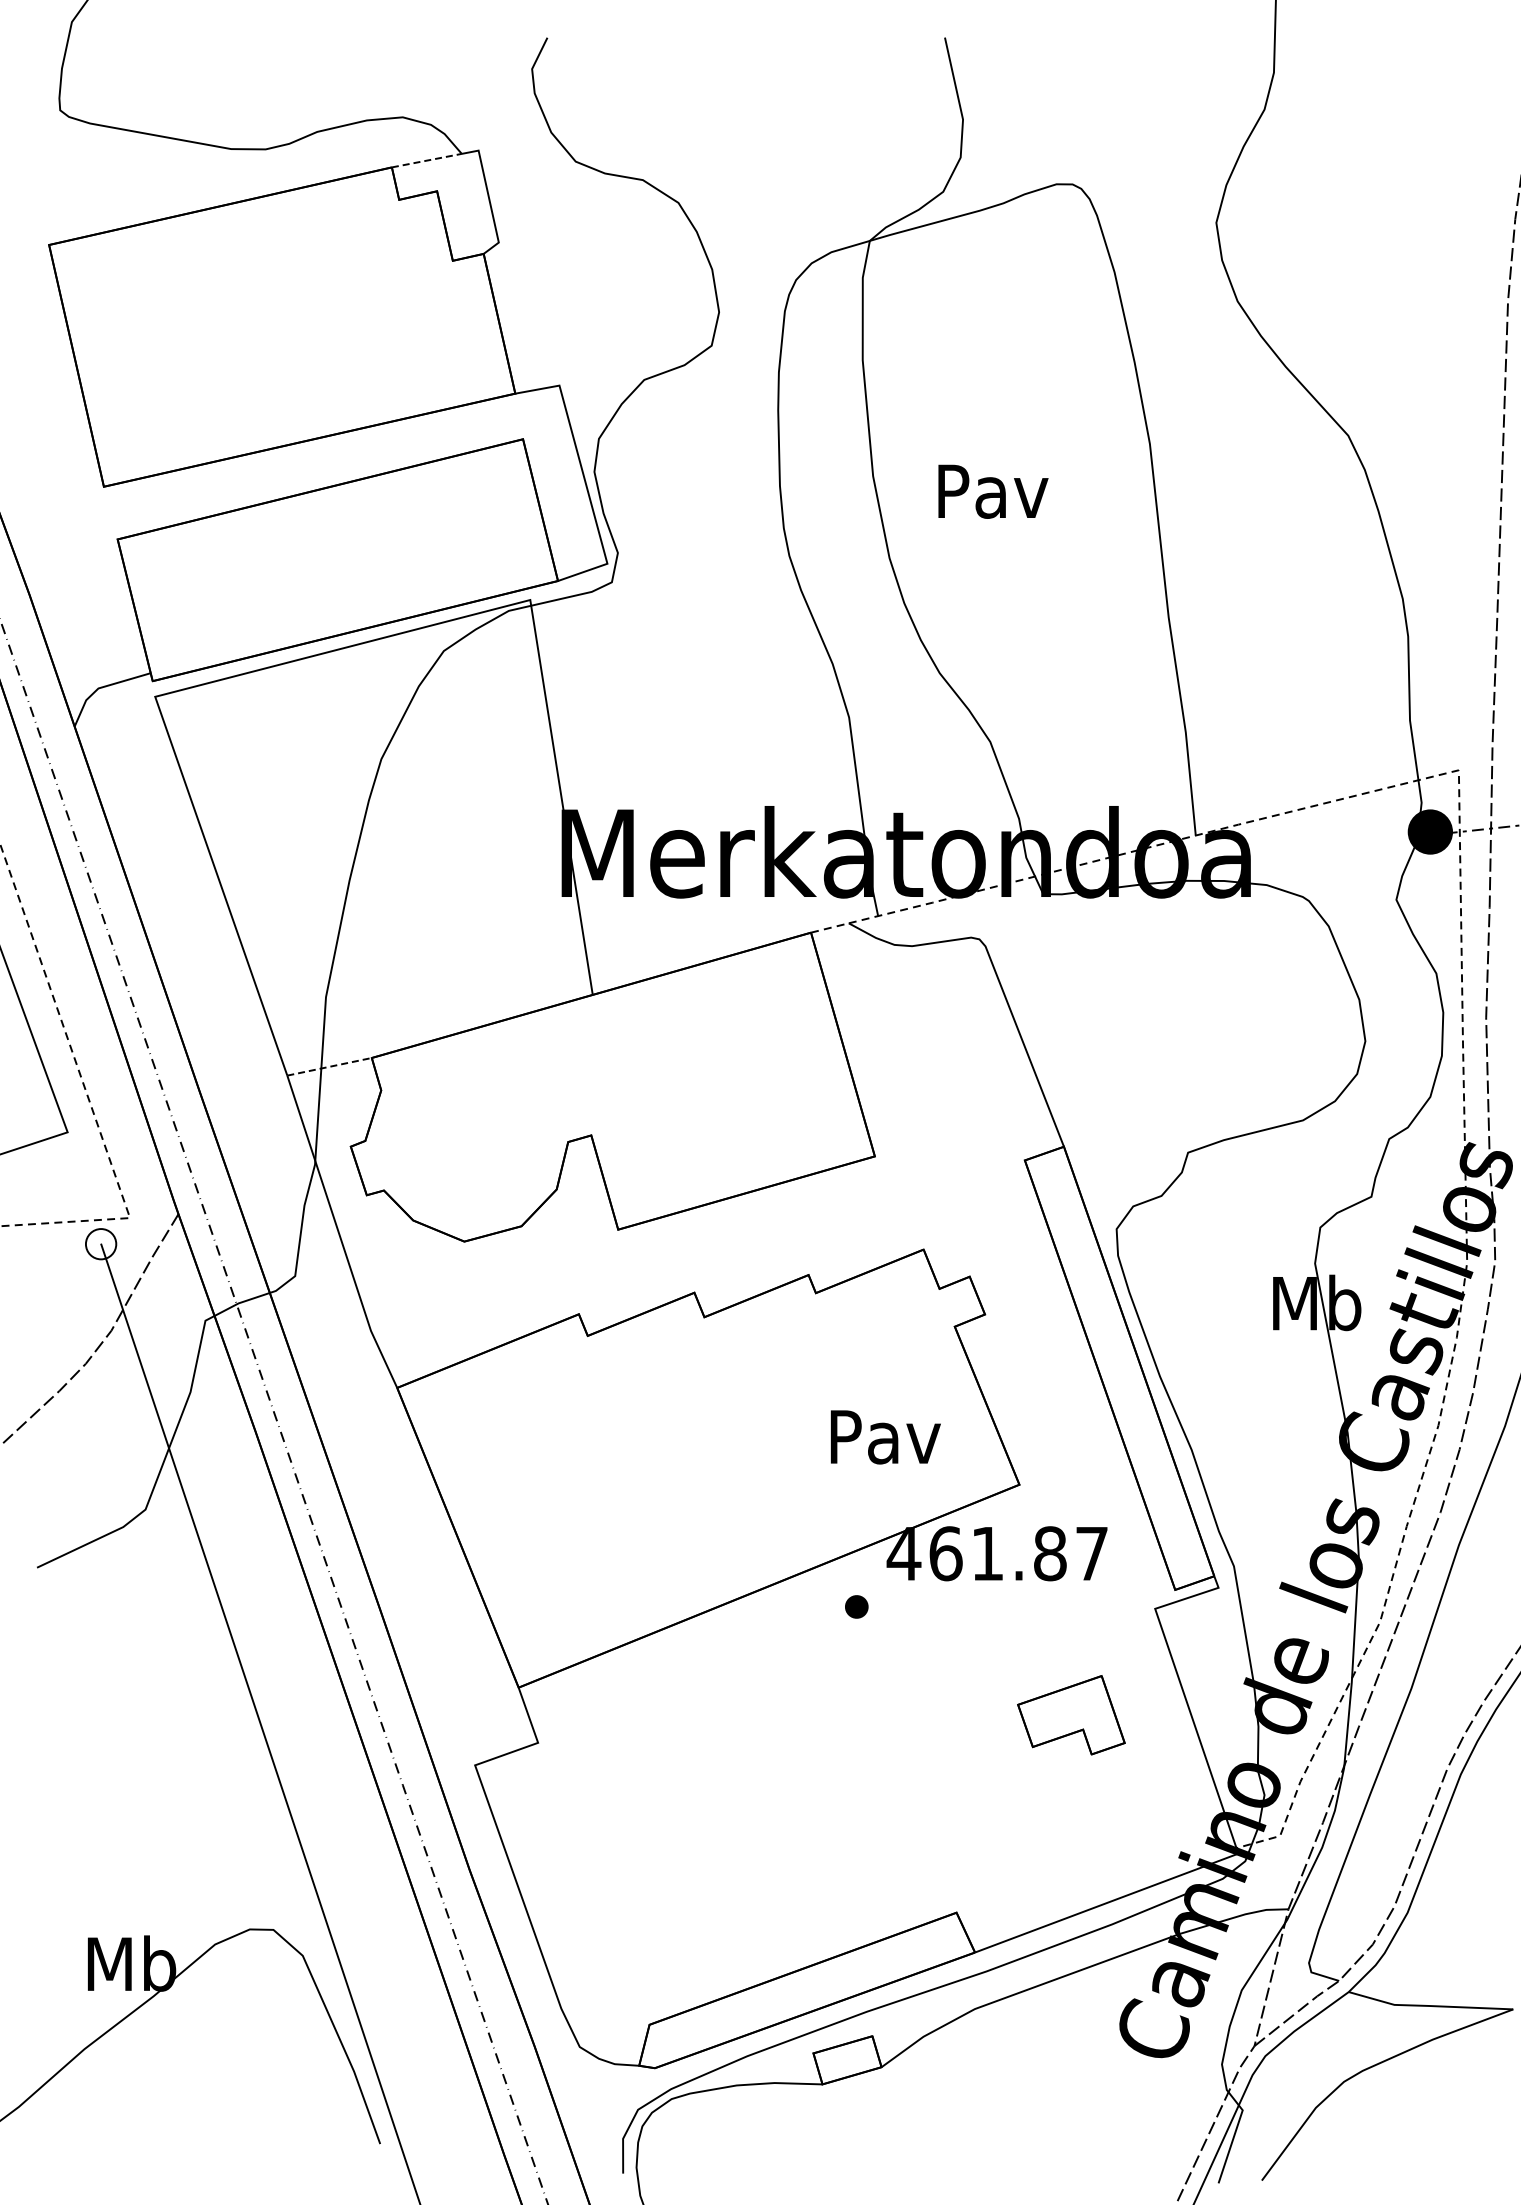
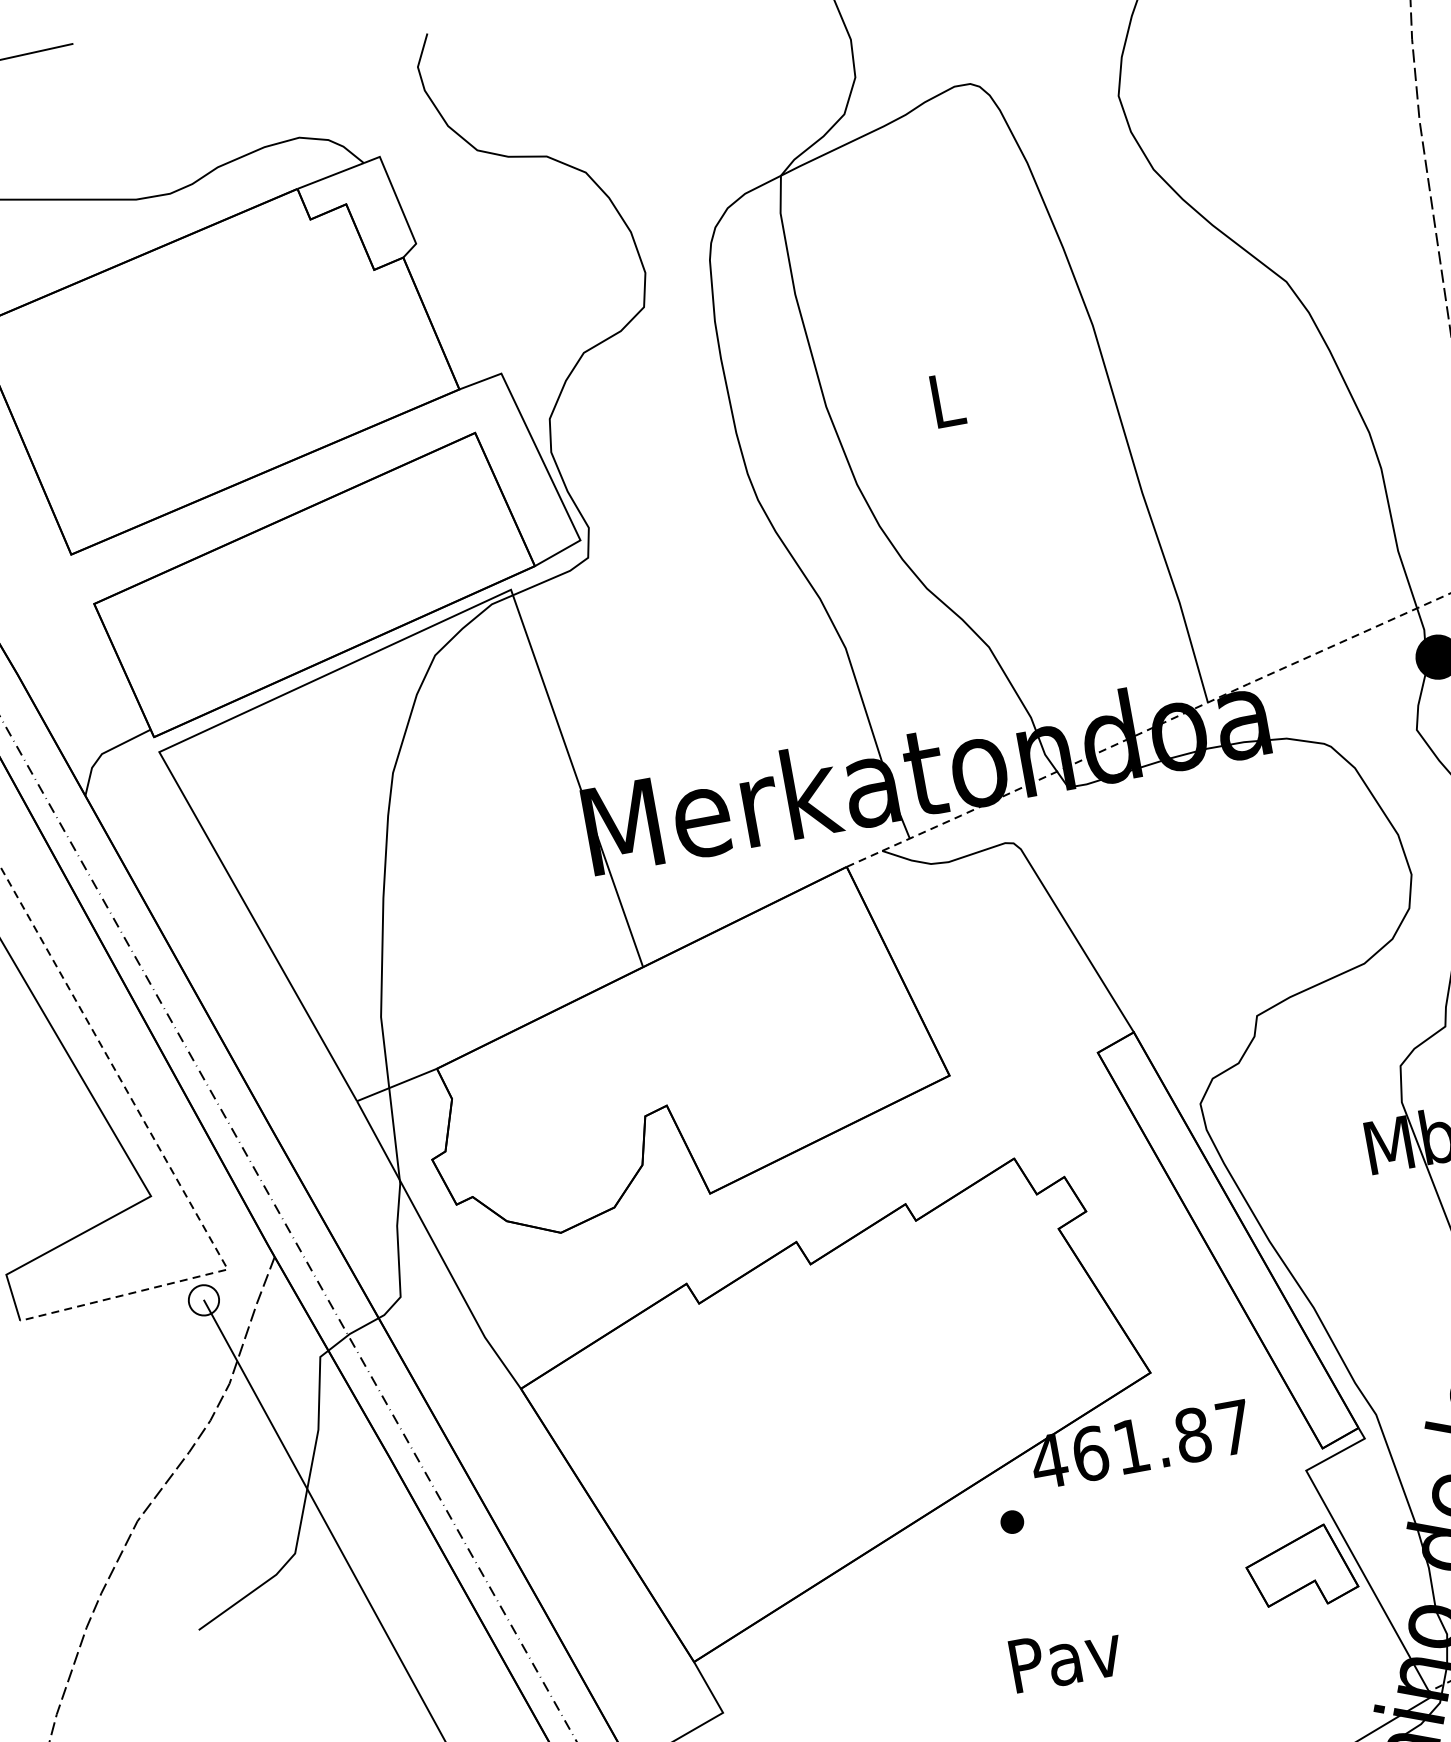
line: (426, 160) -> (330, 175), dashed -> solid
text: (993, 491) -> (947, 400), Pav -> L
line: (330, 1066) -> (397, 1084), dashed -> solid
text: (885, 1437) -> (1066, 1658), moved
part: (1071, 1715) -> (1301, 1568), moved

